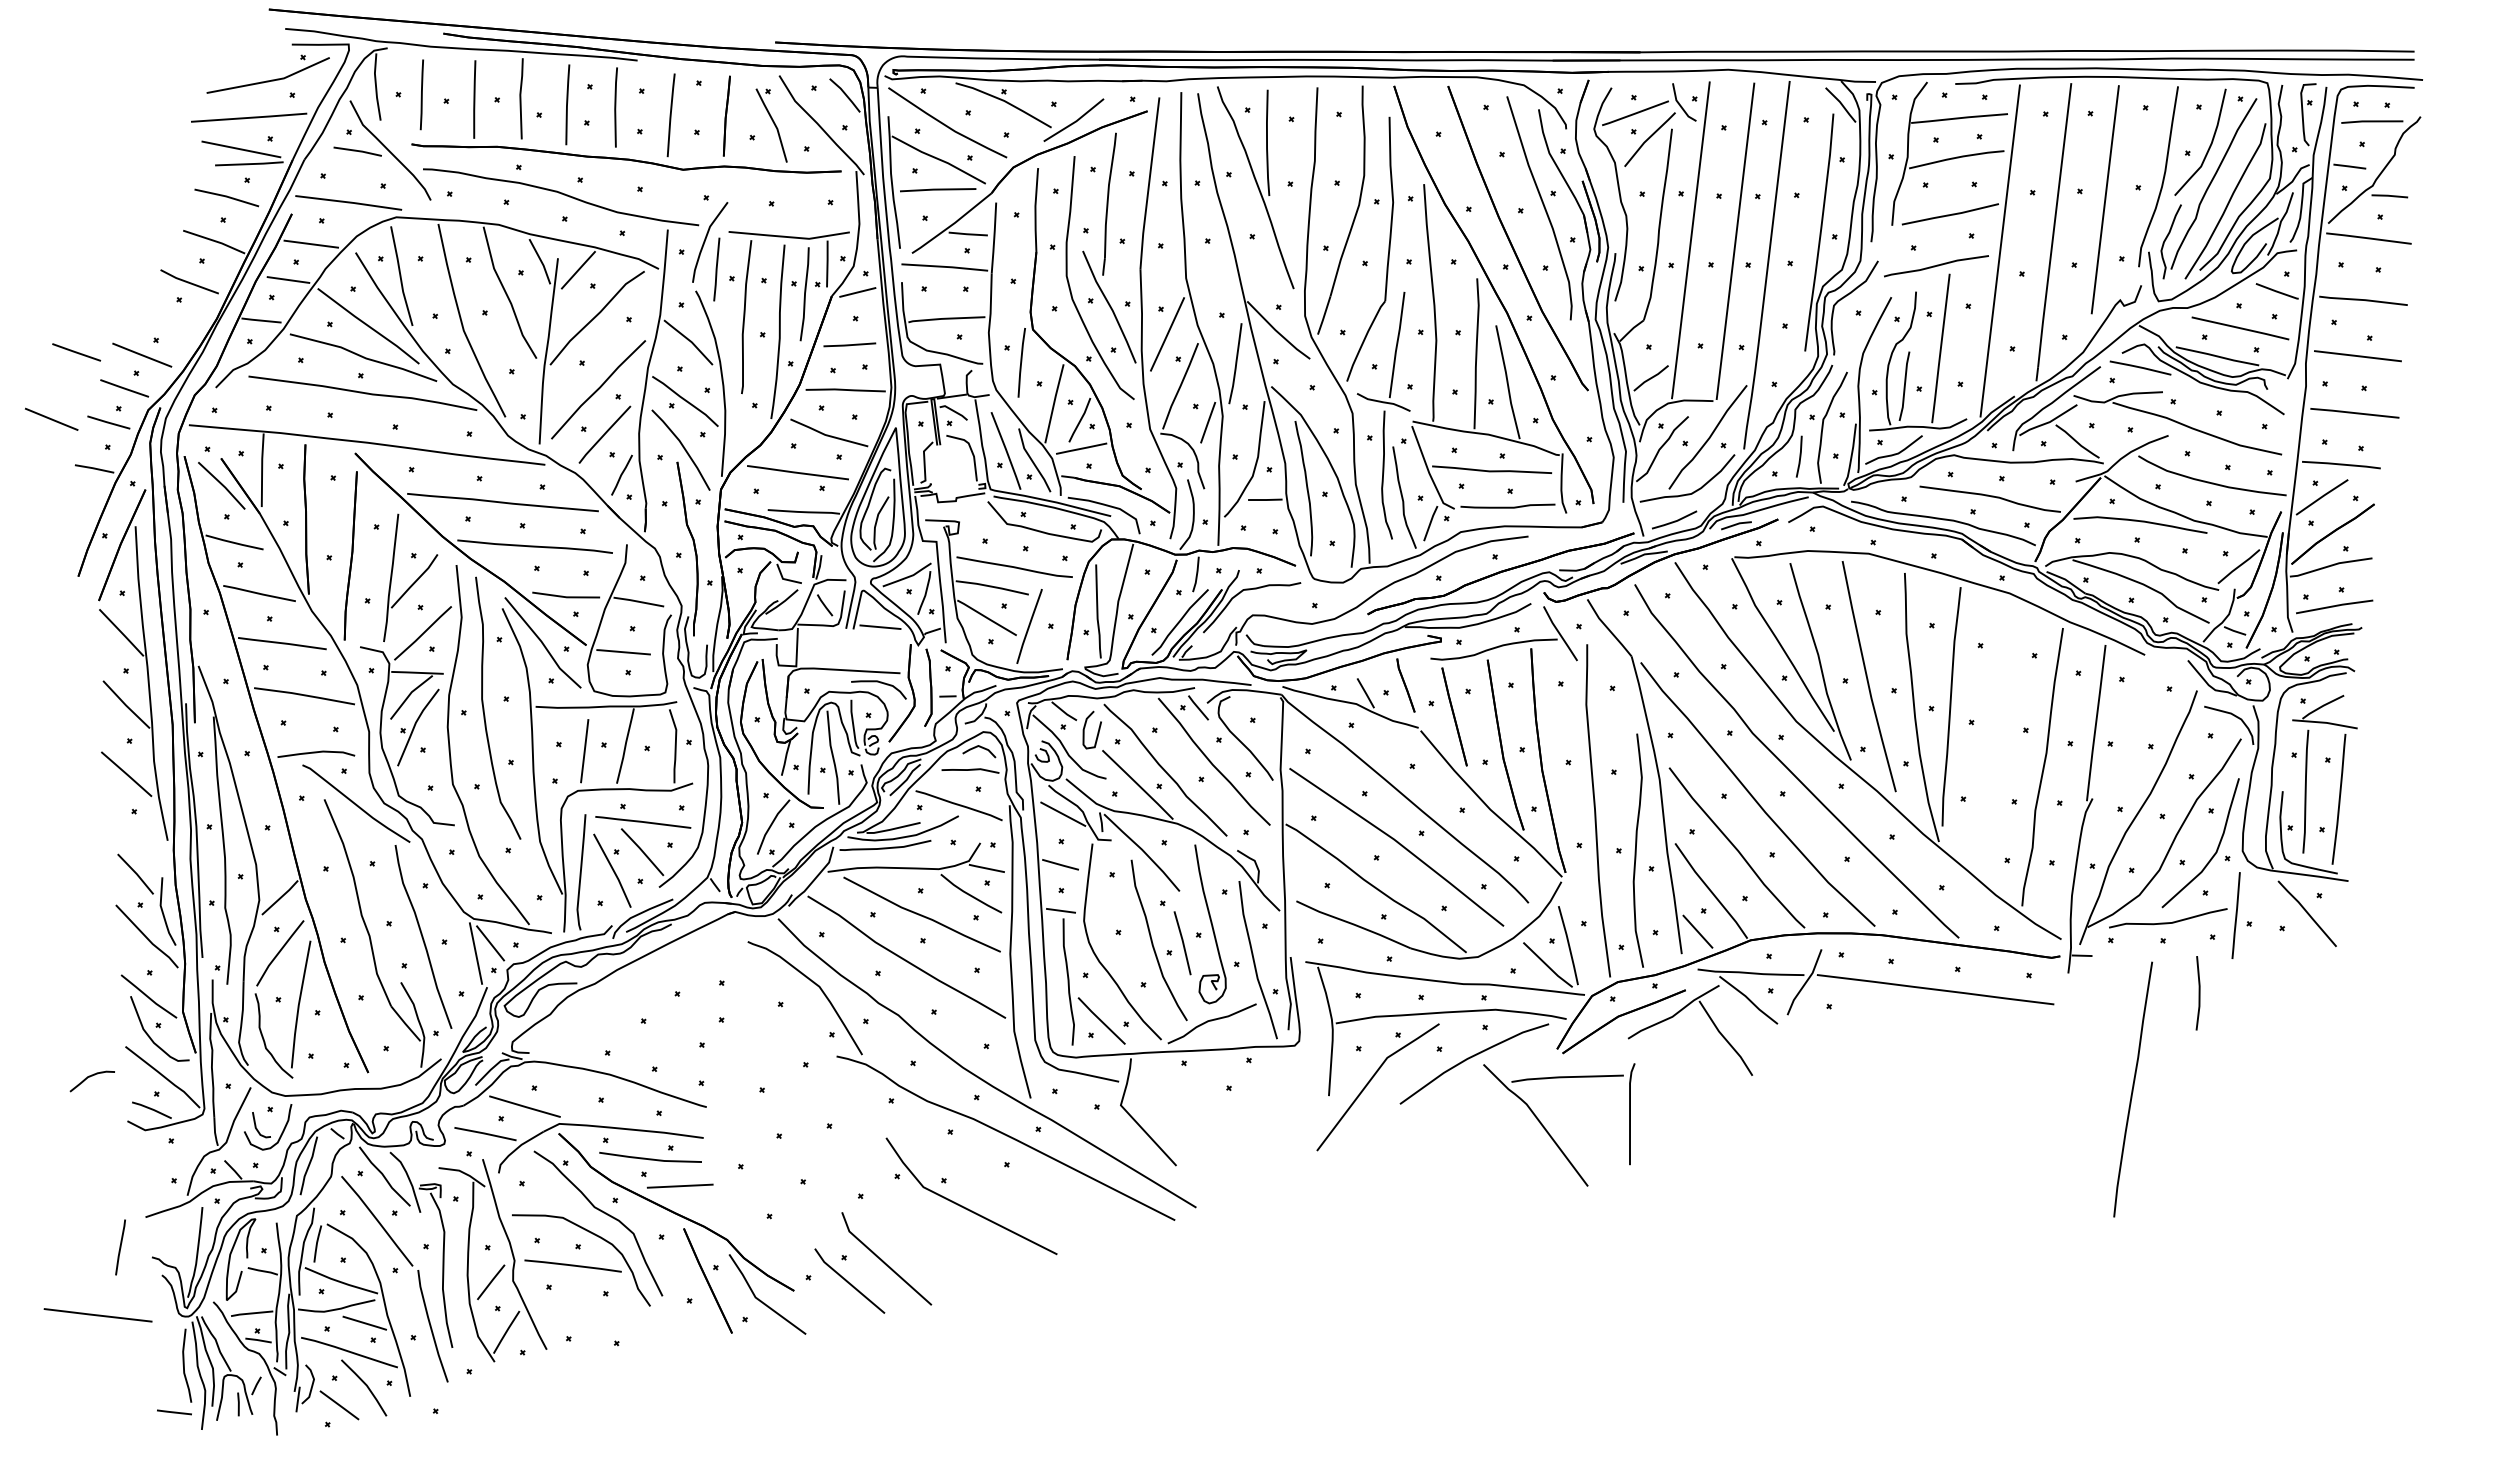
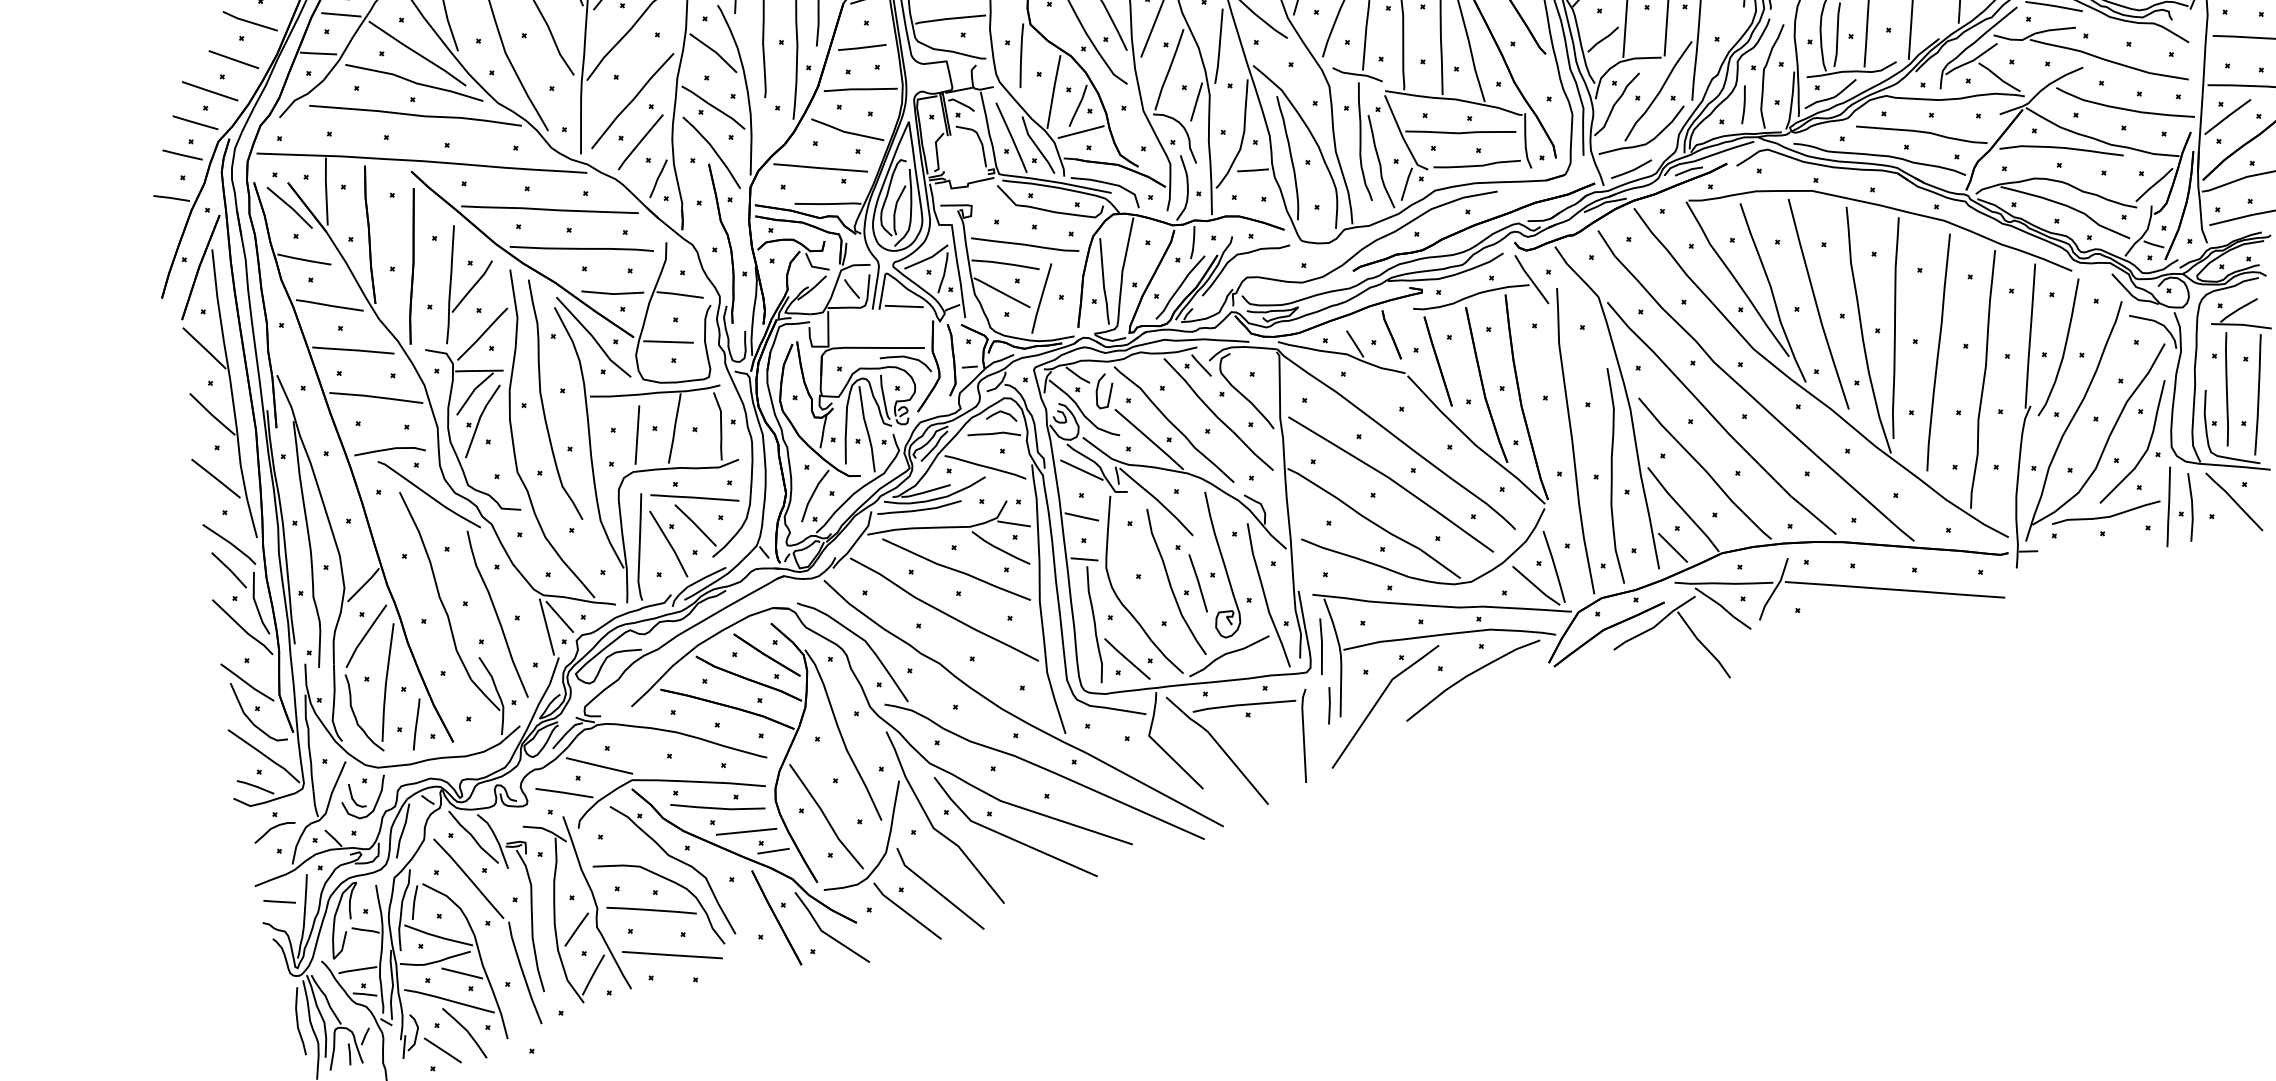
line: (76, 352) -> (149, 91), removed
line: (51, 418) -> (233, 58), moved
curve: (2131, 739) -> (2063, 349), added
line: (137, 845) -> (229, 543), added
line: (2198, 993) -> (2191, 507), moved
line: (1311, 1018) -> (1320, 646), added
curve: (90, 1077) -> (273, 829), moved
line: (1317, 1082) -> (1329, 705), added
curve: (2133, 1089) -> (1938, 352), moved
part: (844, 1107) -> (894, 751), added
part: (1548, 1131) -> (1229, 755), moved
line: (120, 1247) -> (416, 724), moved
line: (97, 1315) -> (671, 955), moved
line: (174, 1412) -> (279, 901), moved

